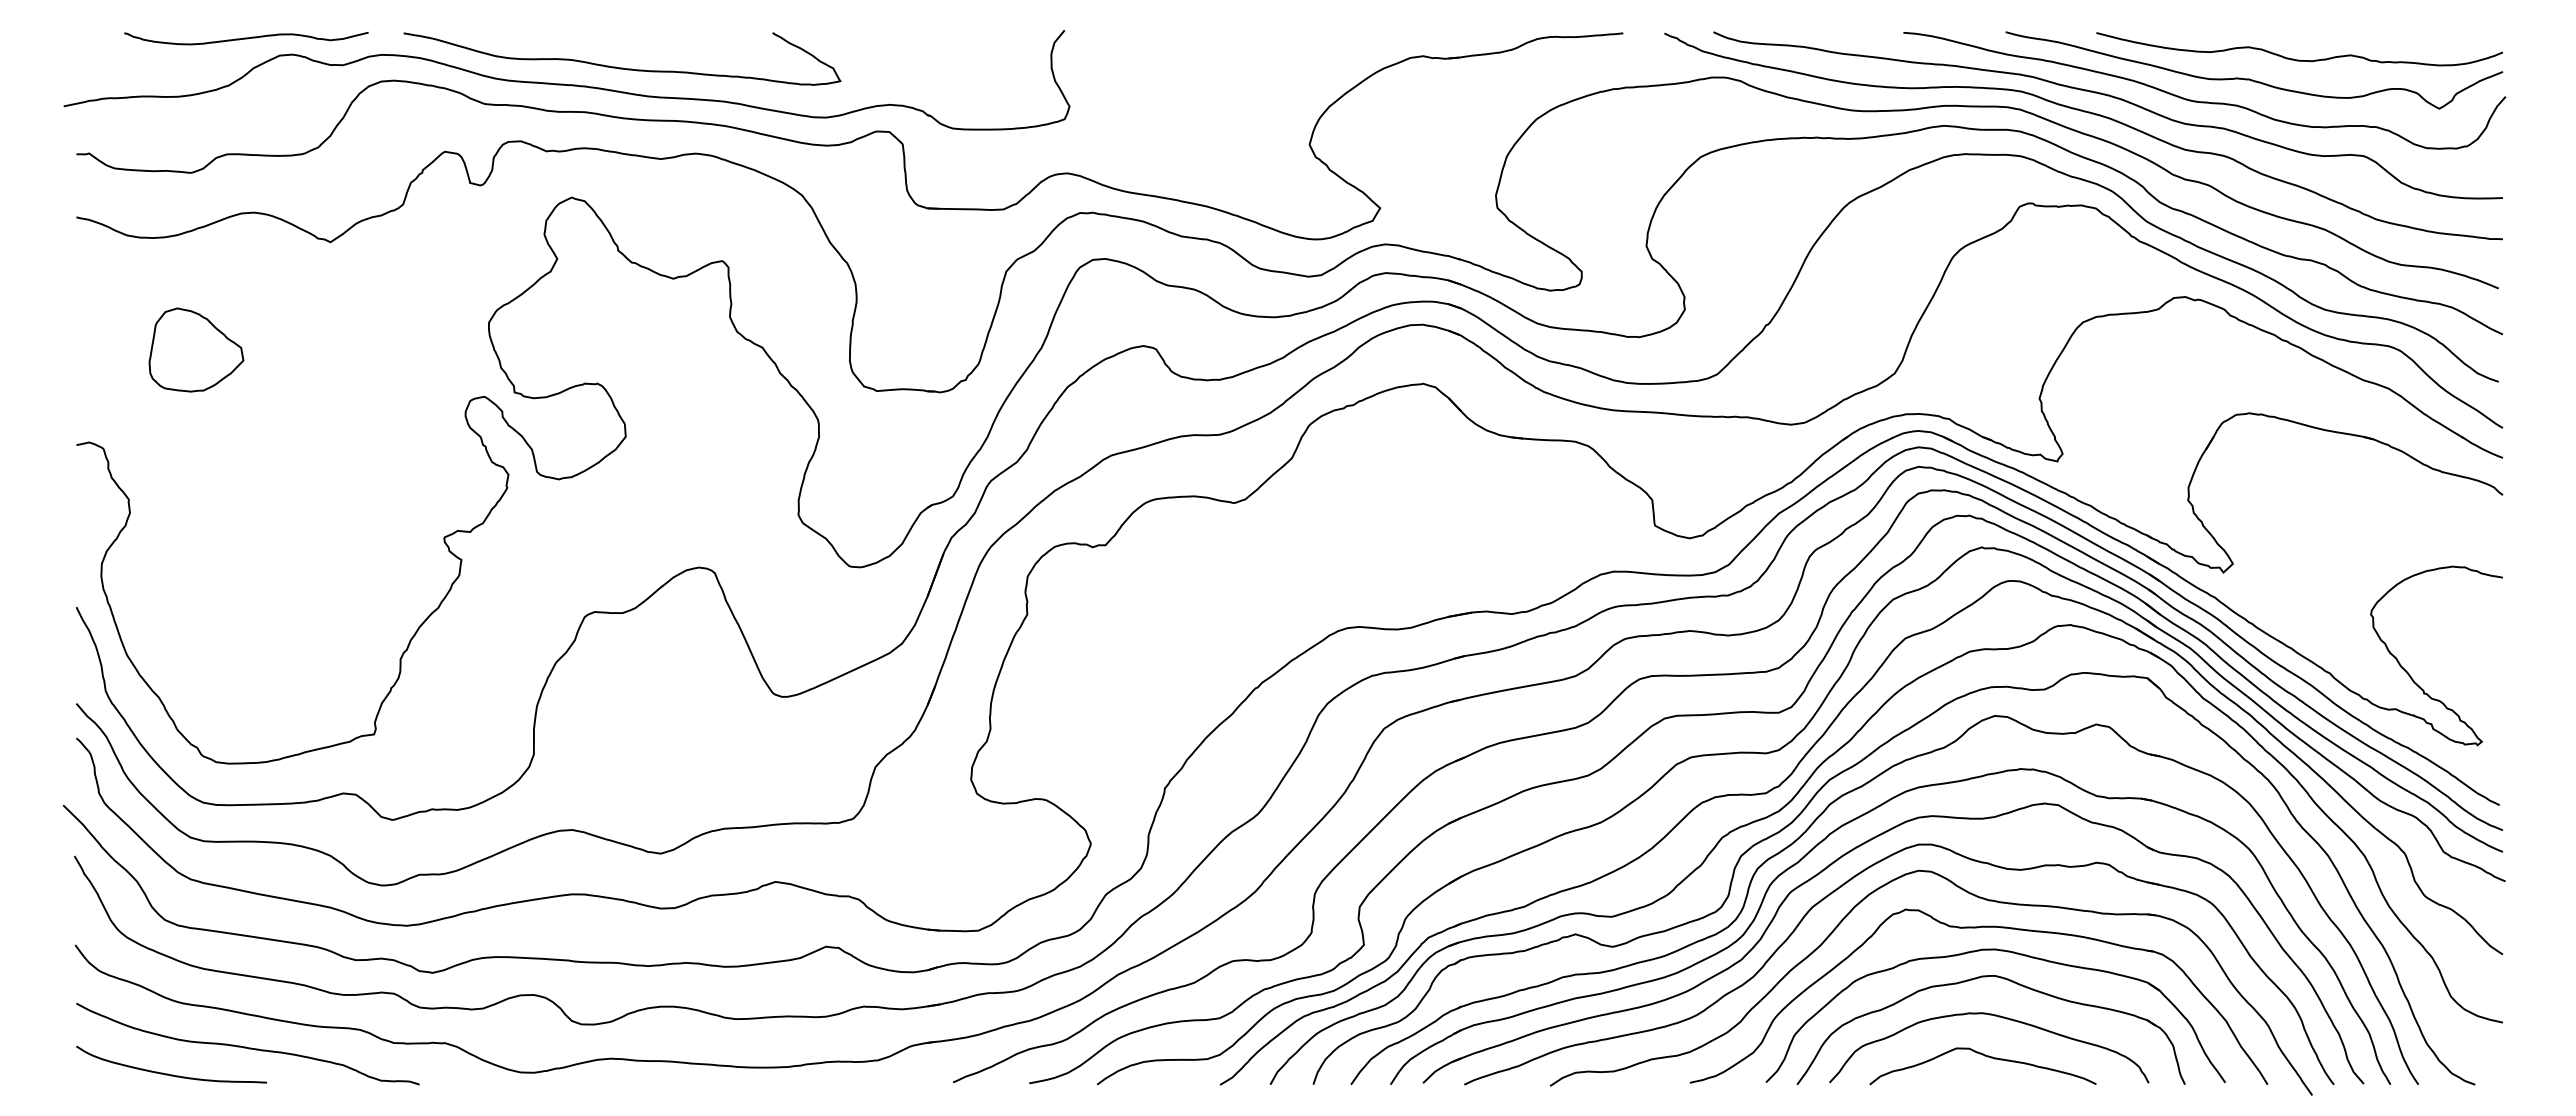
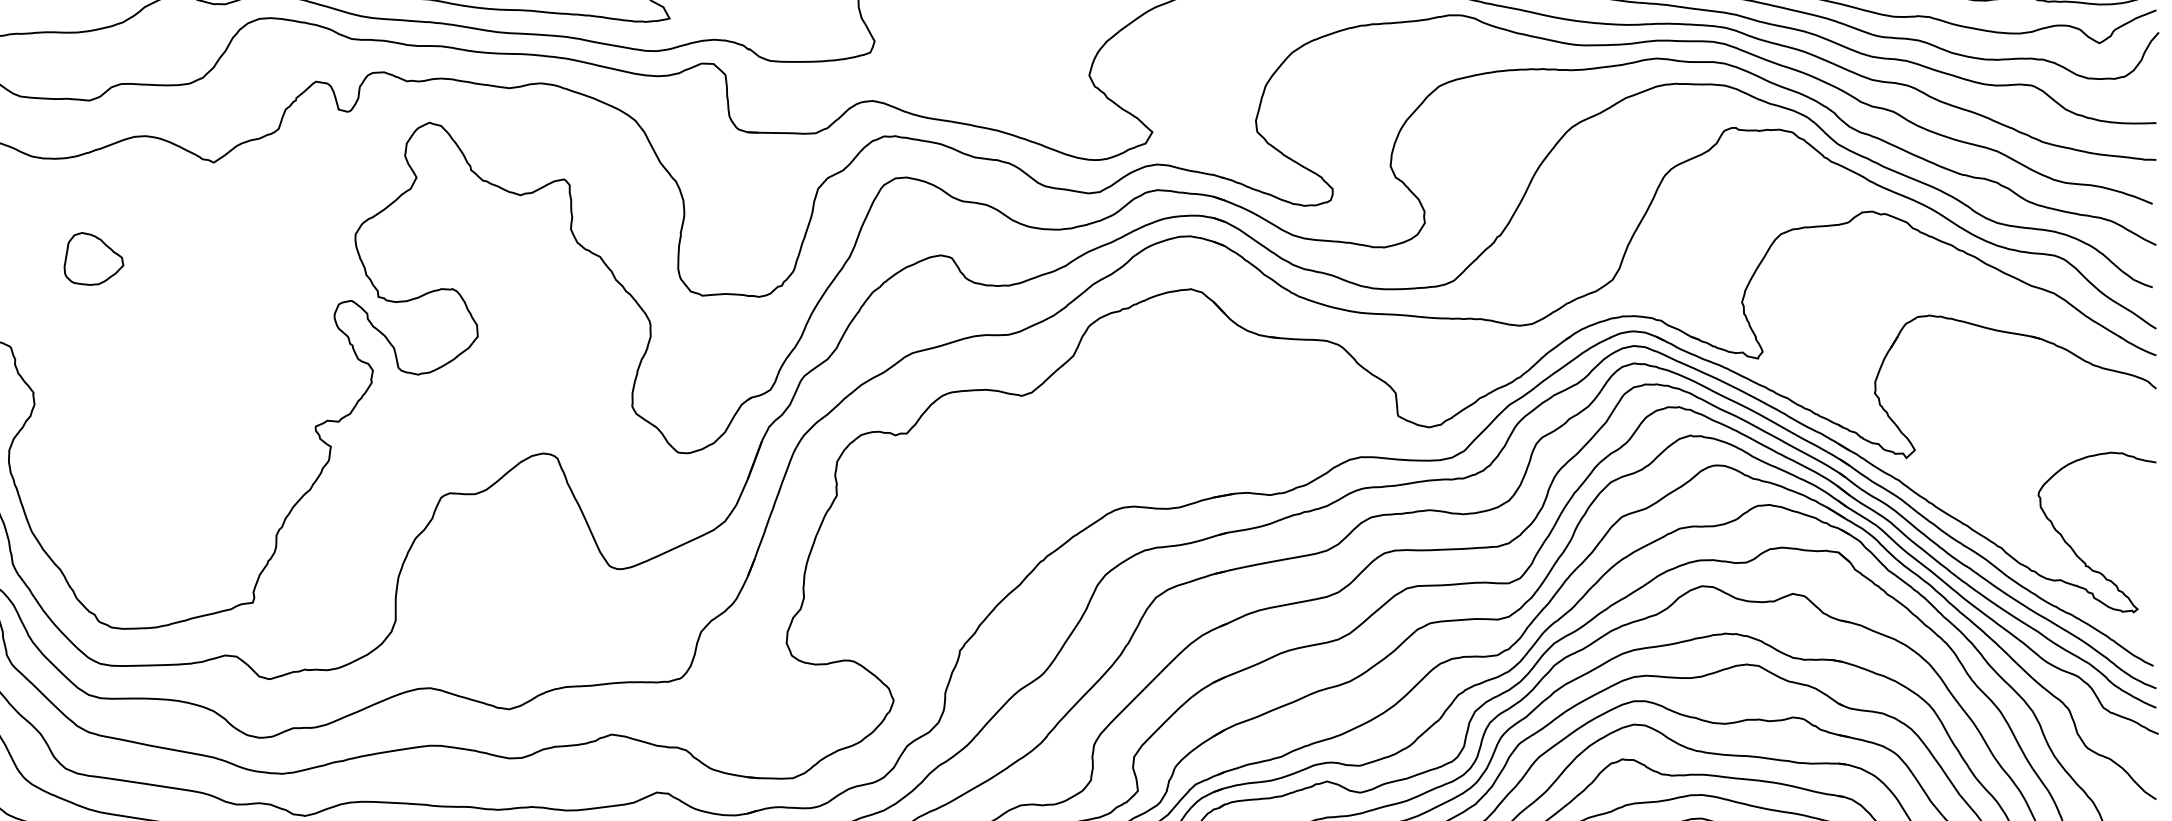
part: (196, 349) -> (93, 258), size x0.7

